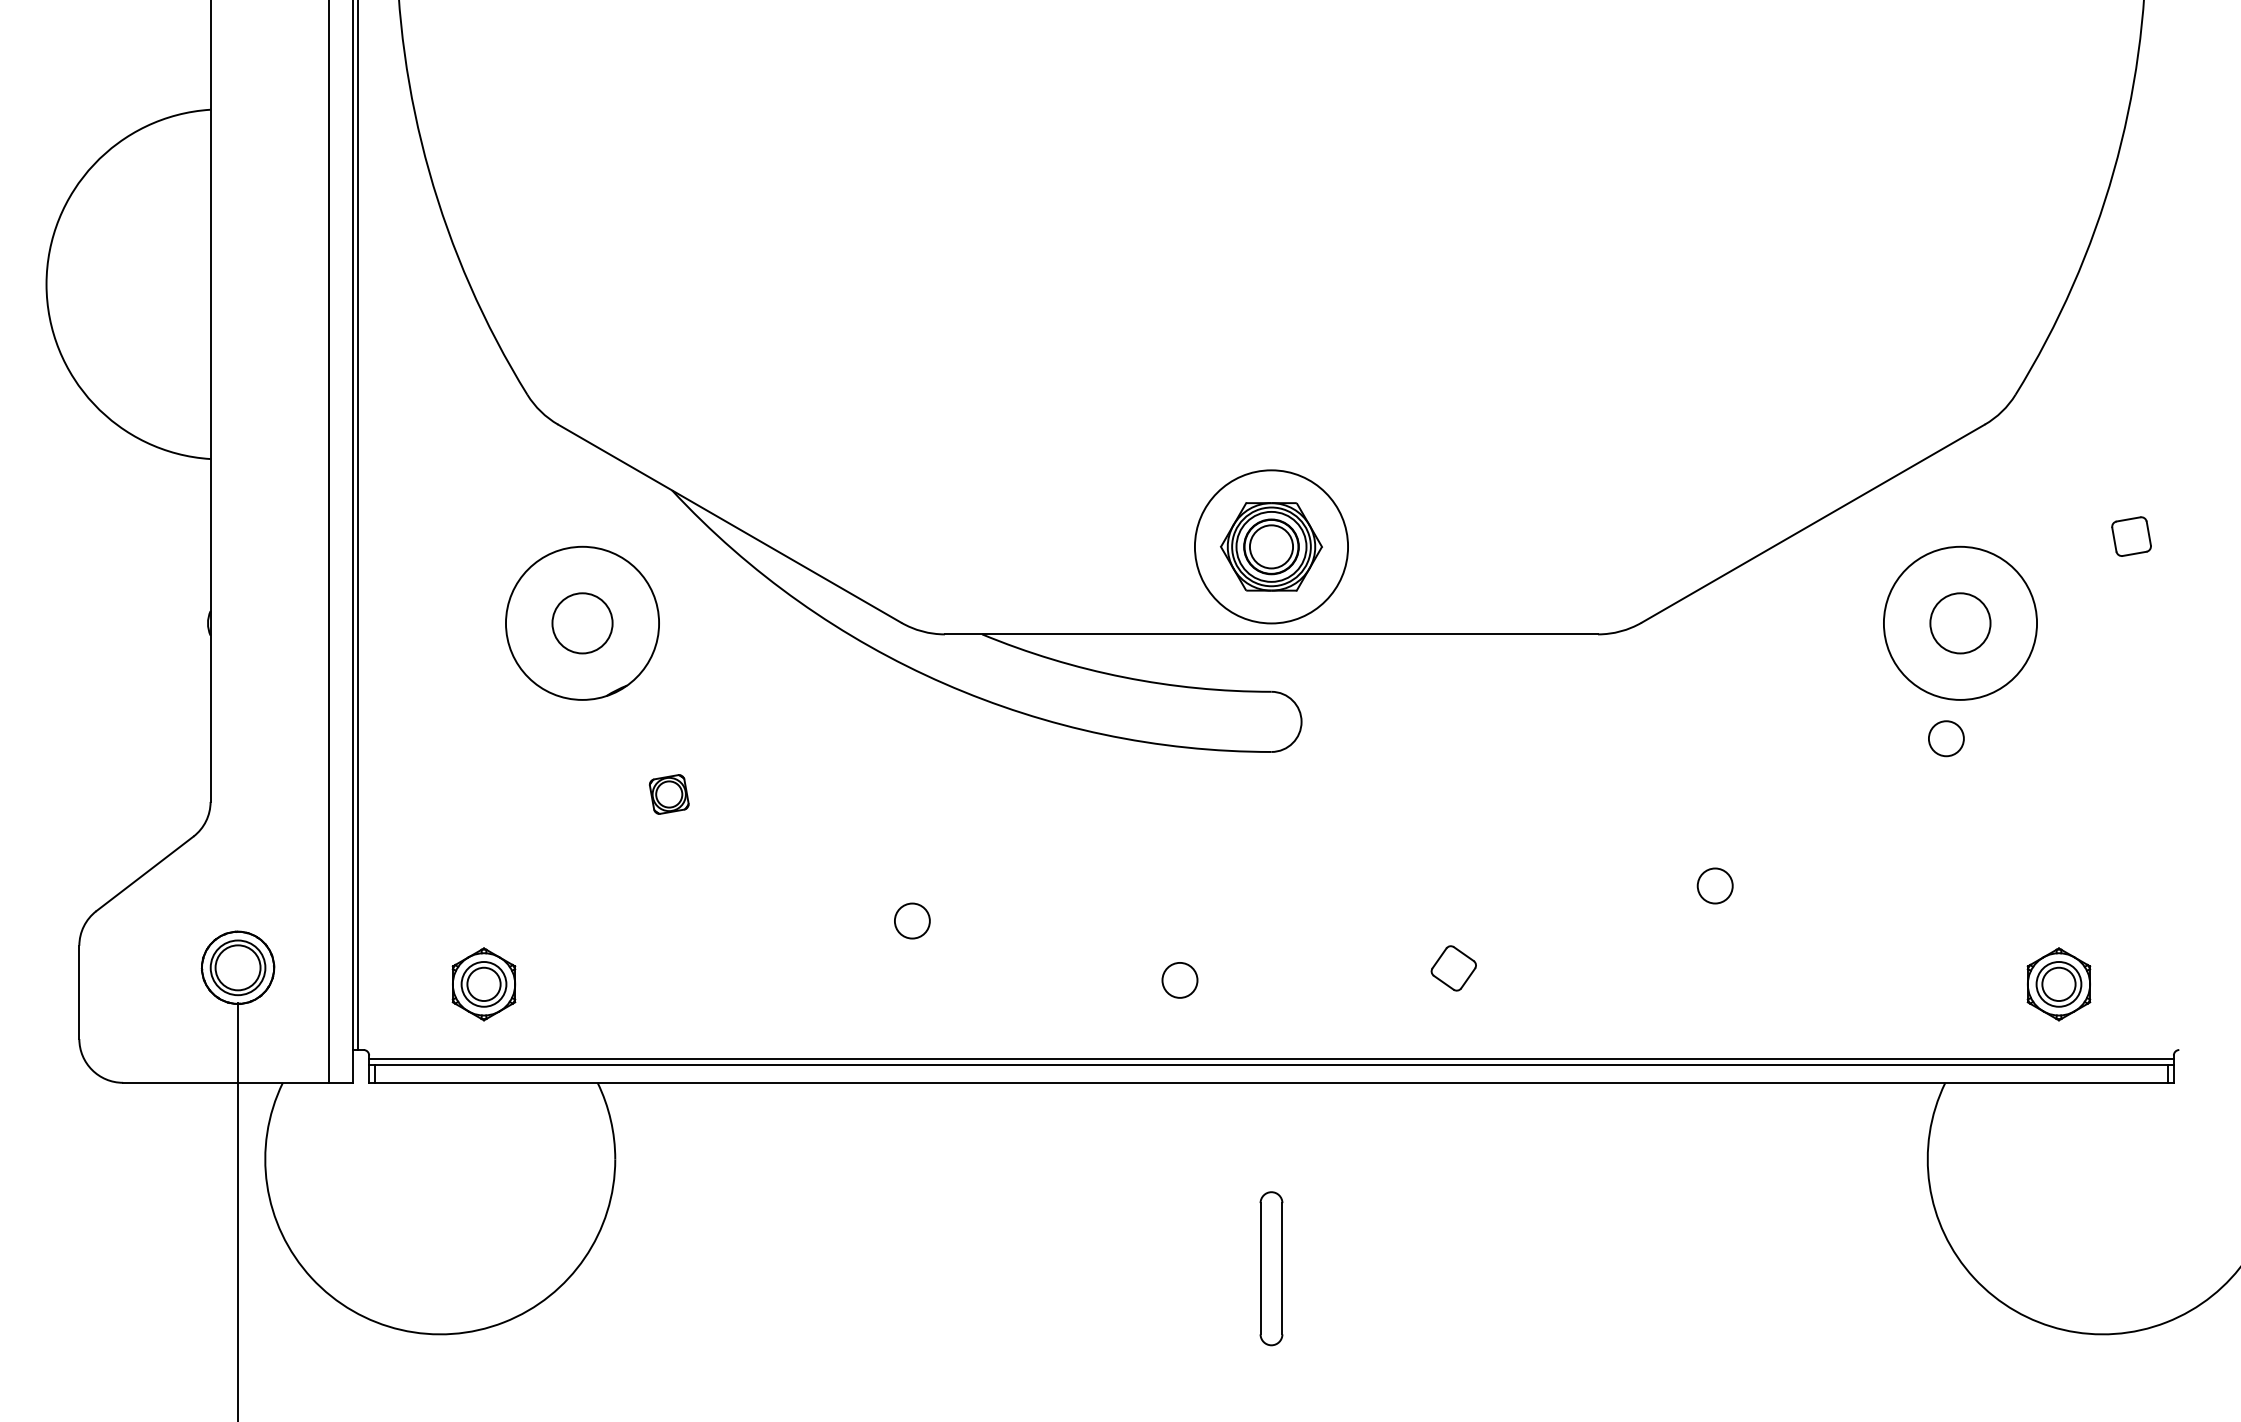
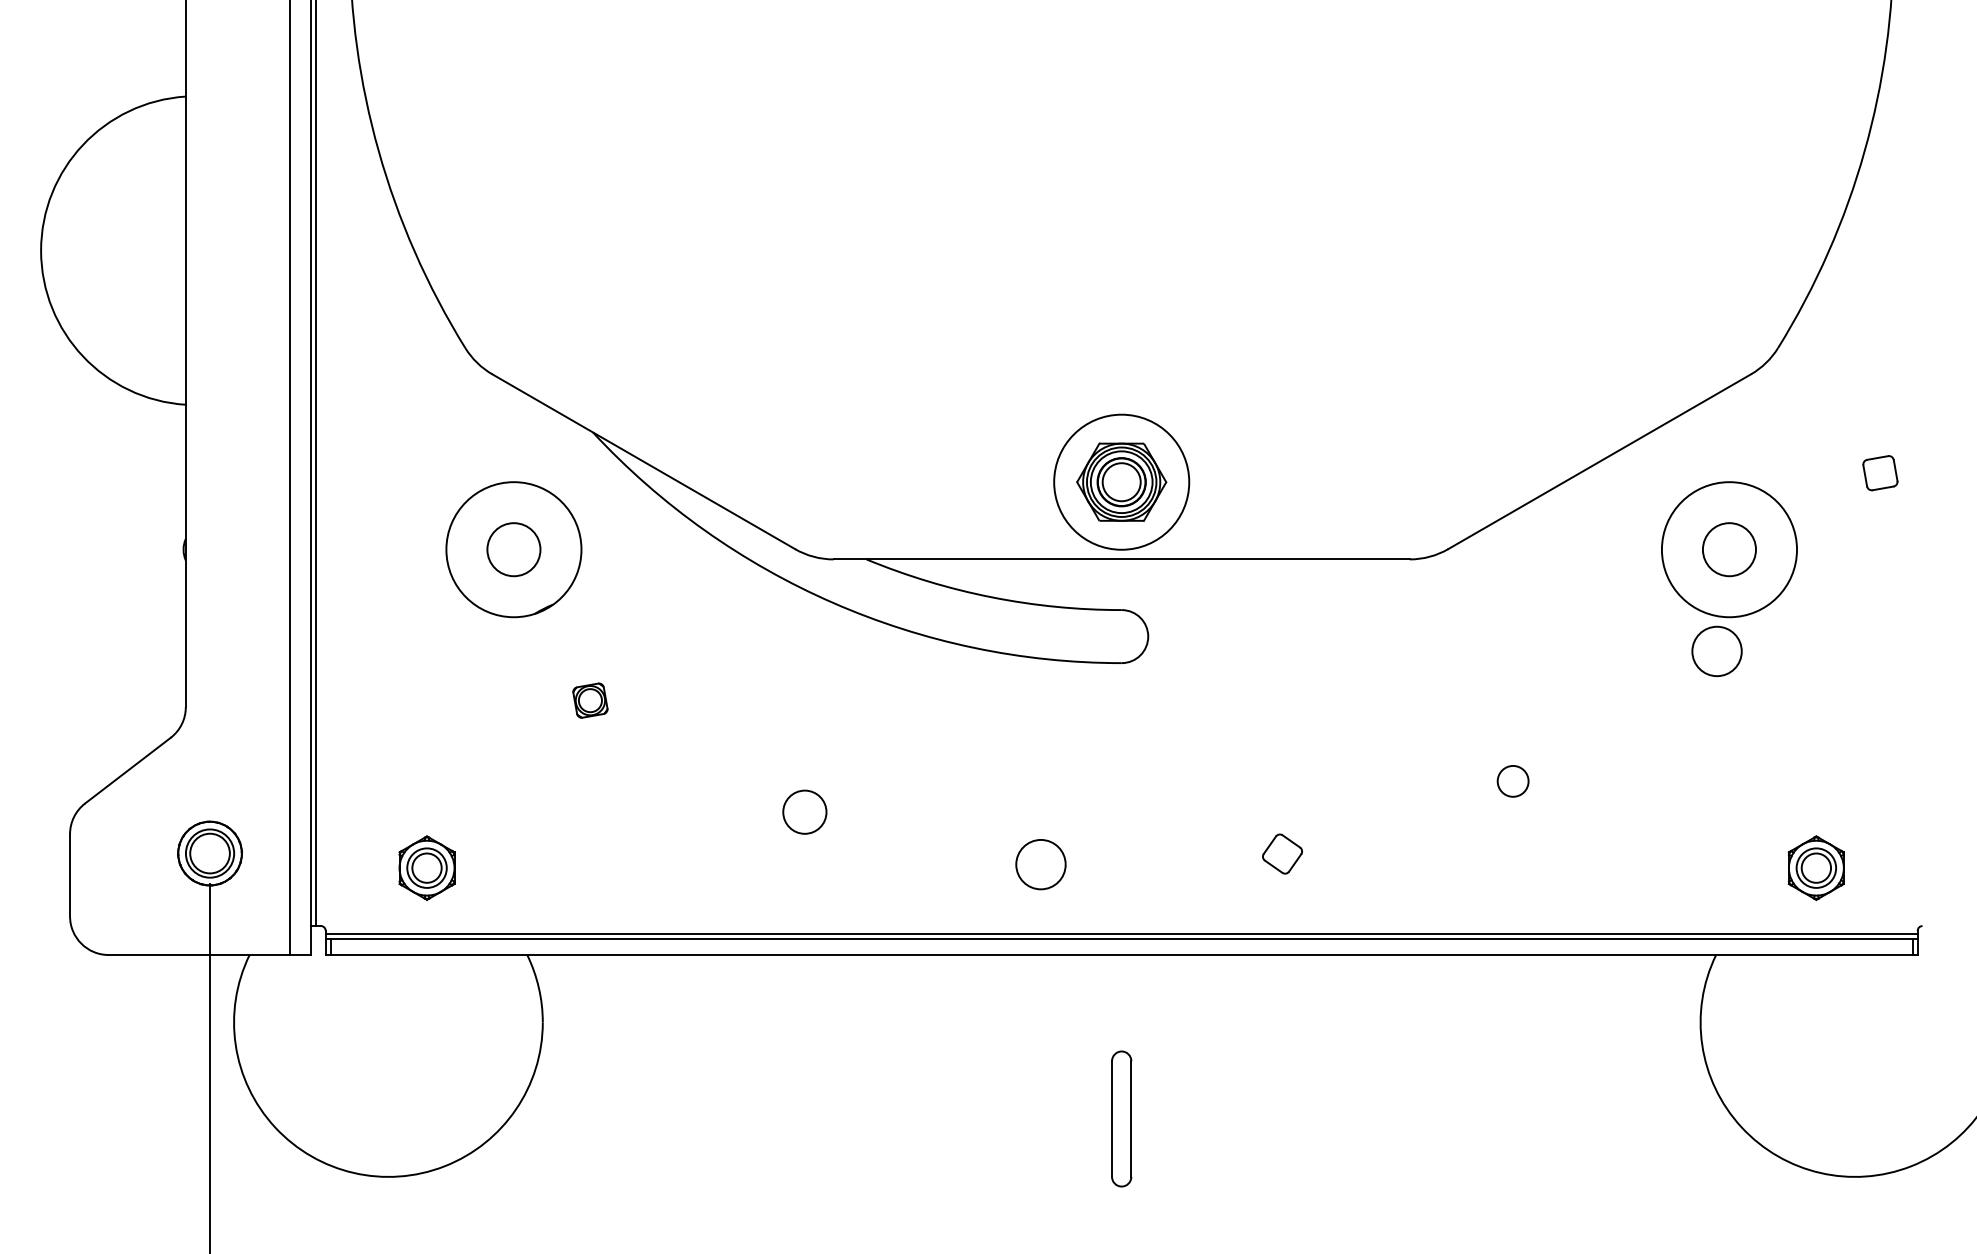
circle: (1945, 738) -> (1716, 651), size x1.6
circle: (911, 921) -> (804, 812), size x1.4
circle: (1179, 980) -> (1040, 864), size x1.6

